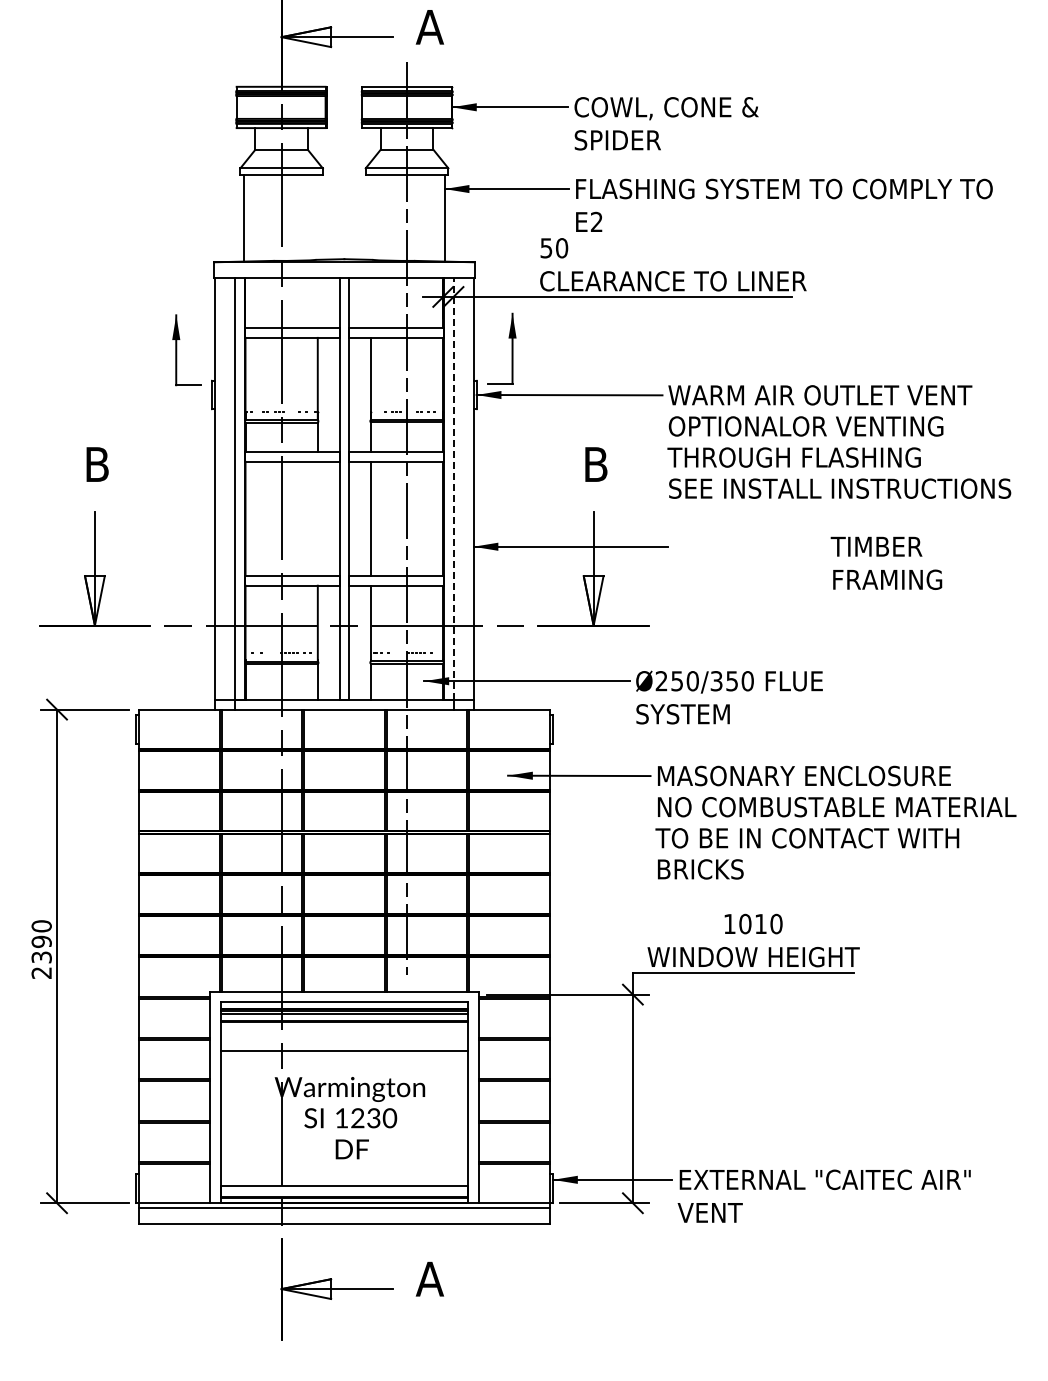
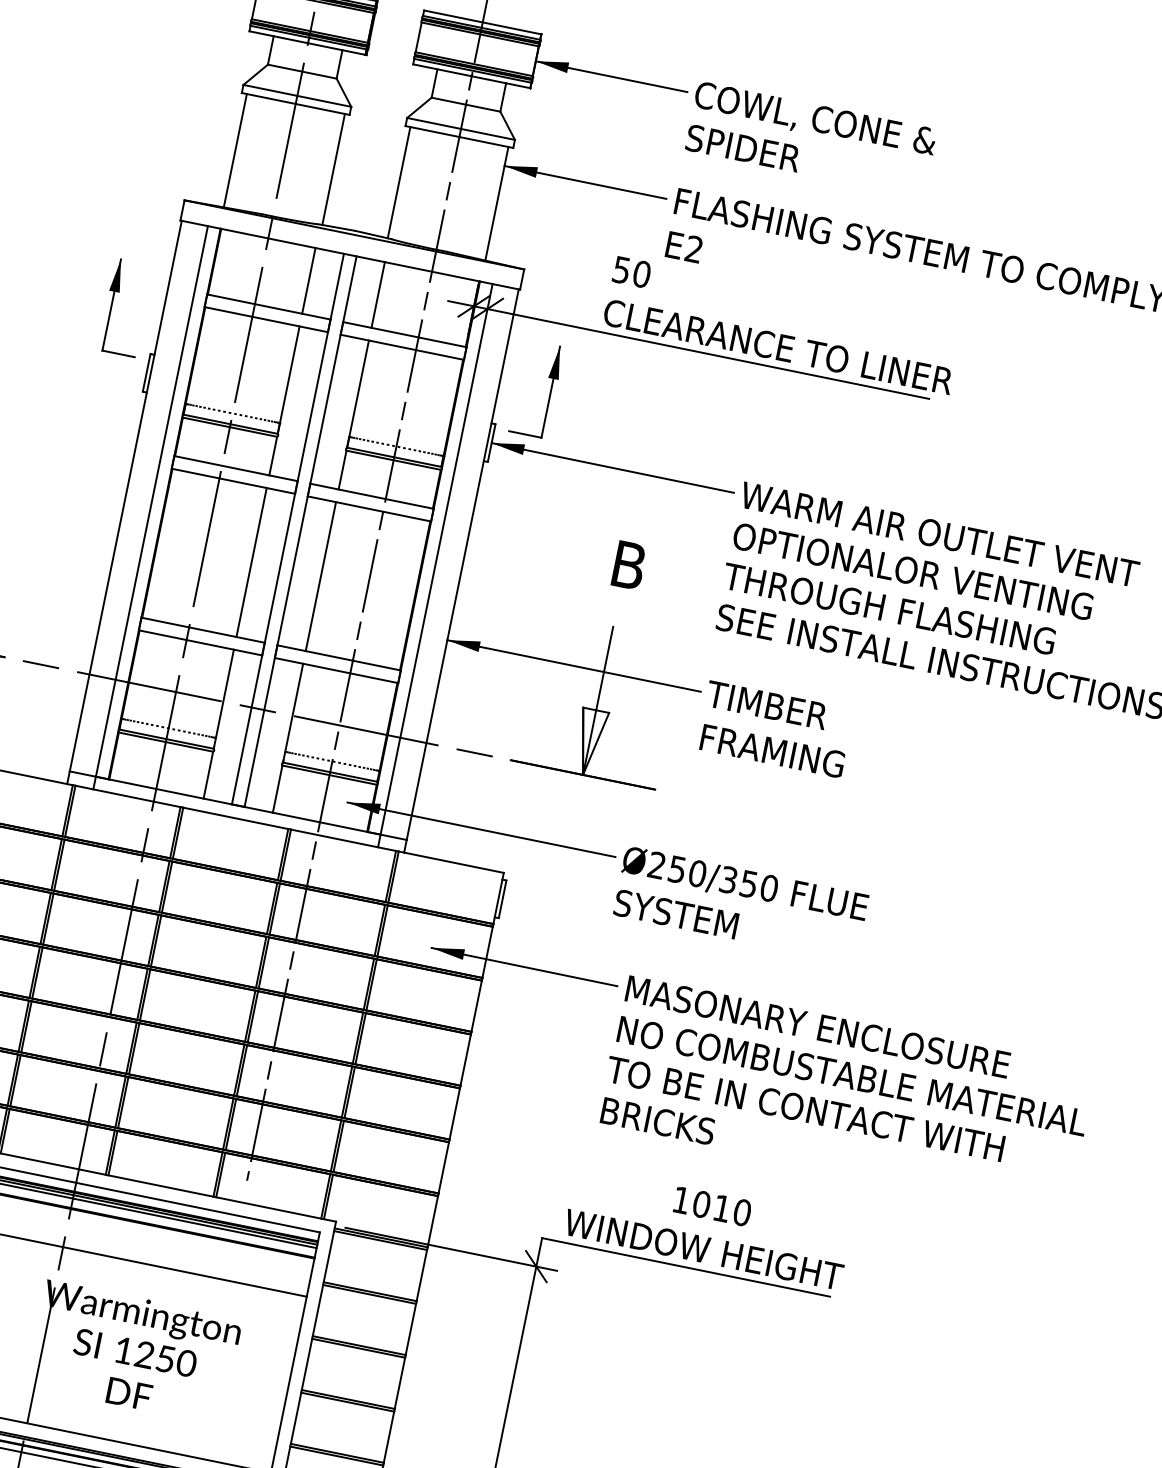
line: (319, 216) -> (334, 168), added
line: (369, 216) -> (399, 181), added
line: (317, 302) -> (308, 280), added
line: (370, 302) -> (377, 294), added
line: (453, 488) -> (436, 558), dashed -> solid
line: (317, 518) -> (251, 561), added
text: (886, 562) -> (775, 728), moved
text: (373, 1118) -> (165, 1359), 1230 -> 1250

